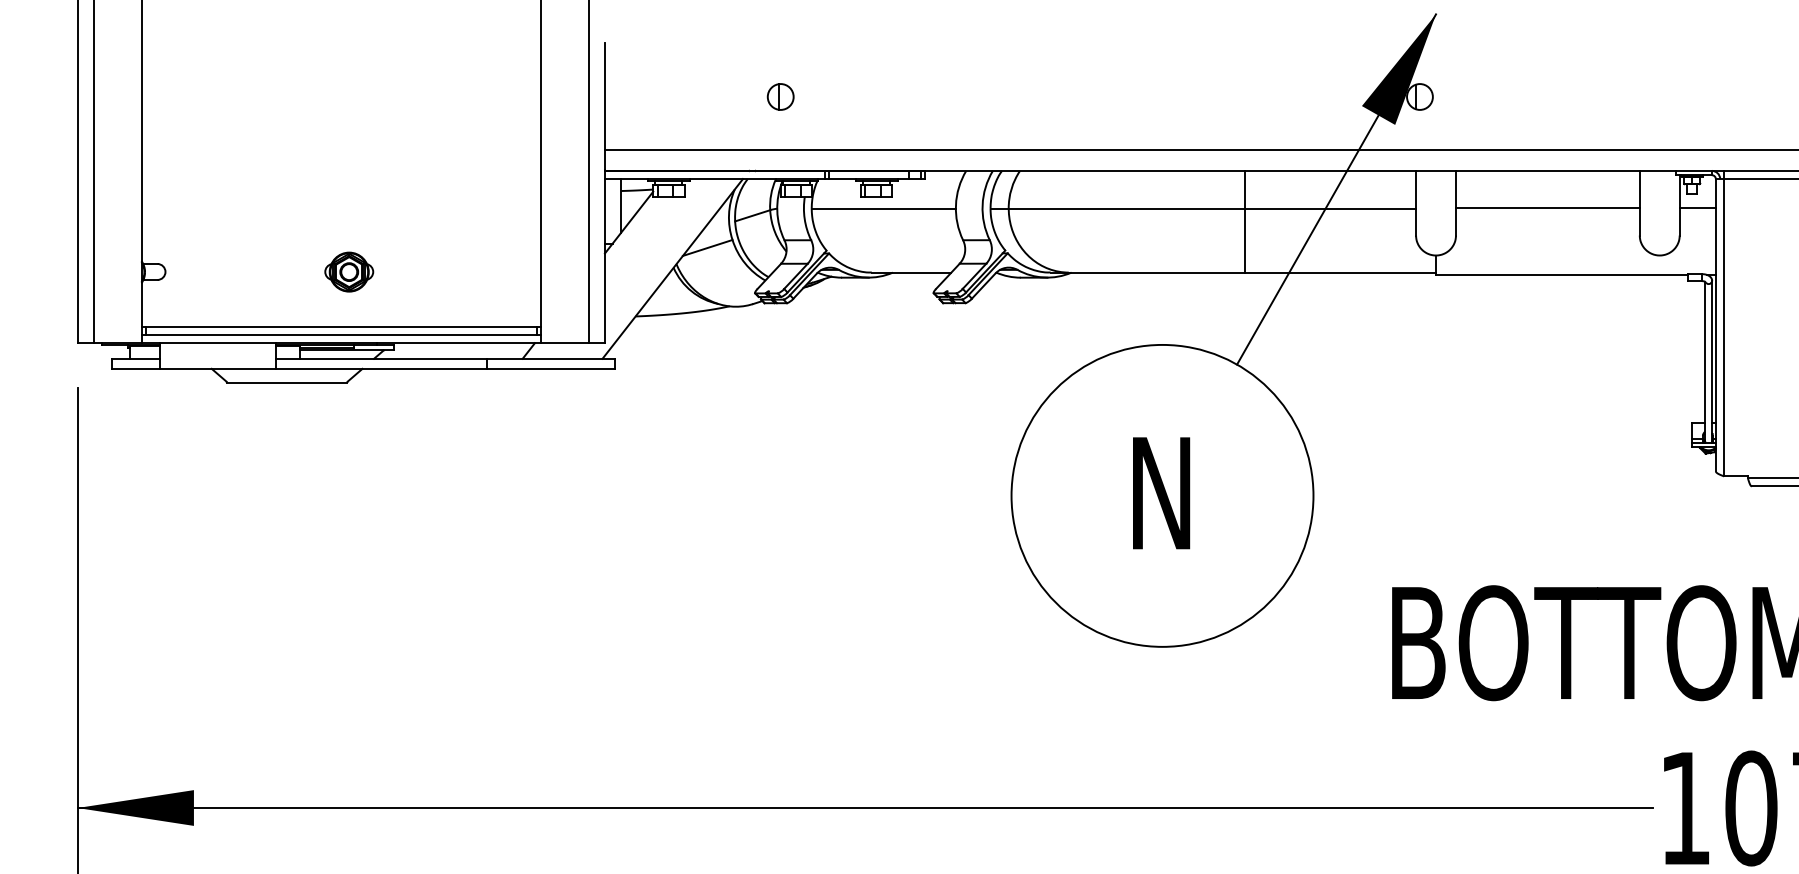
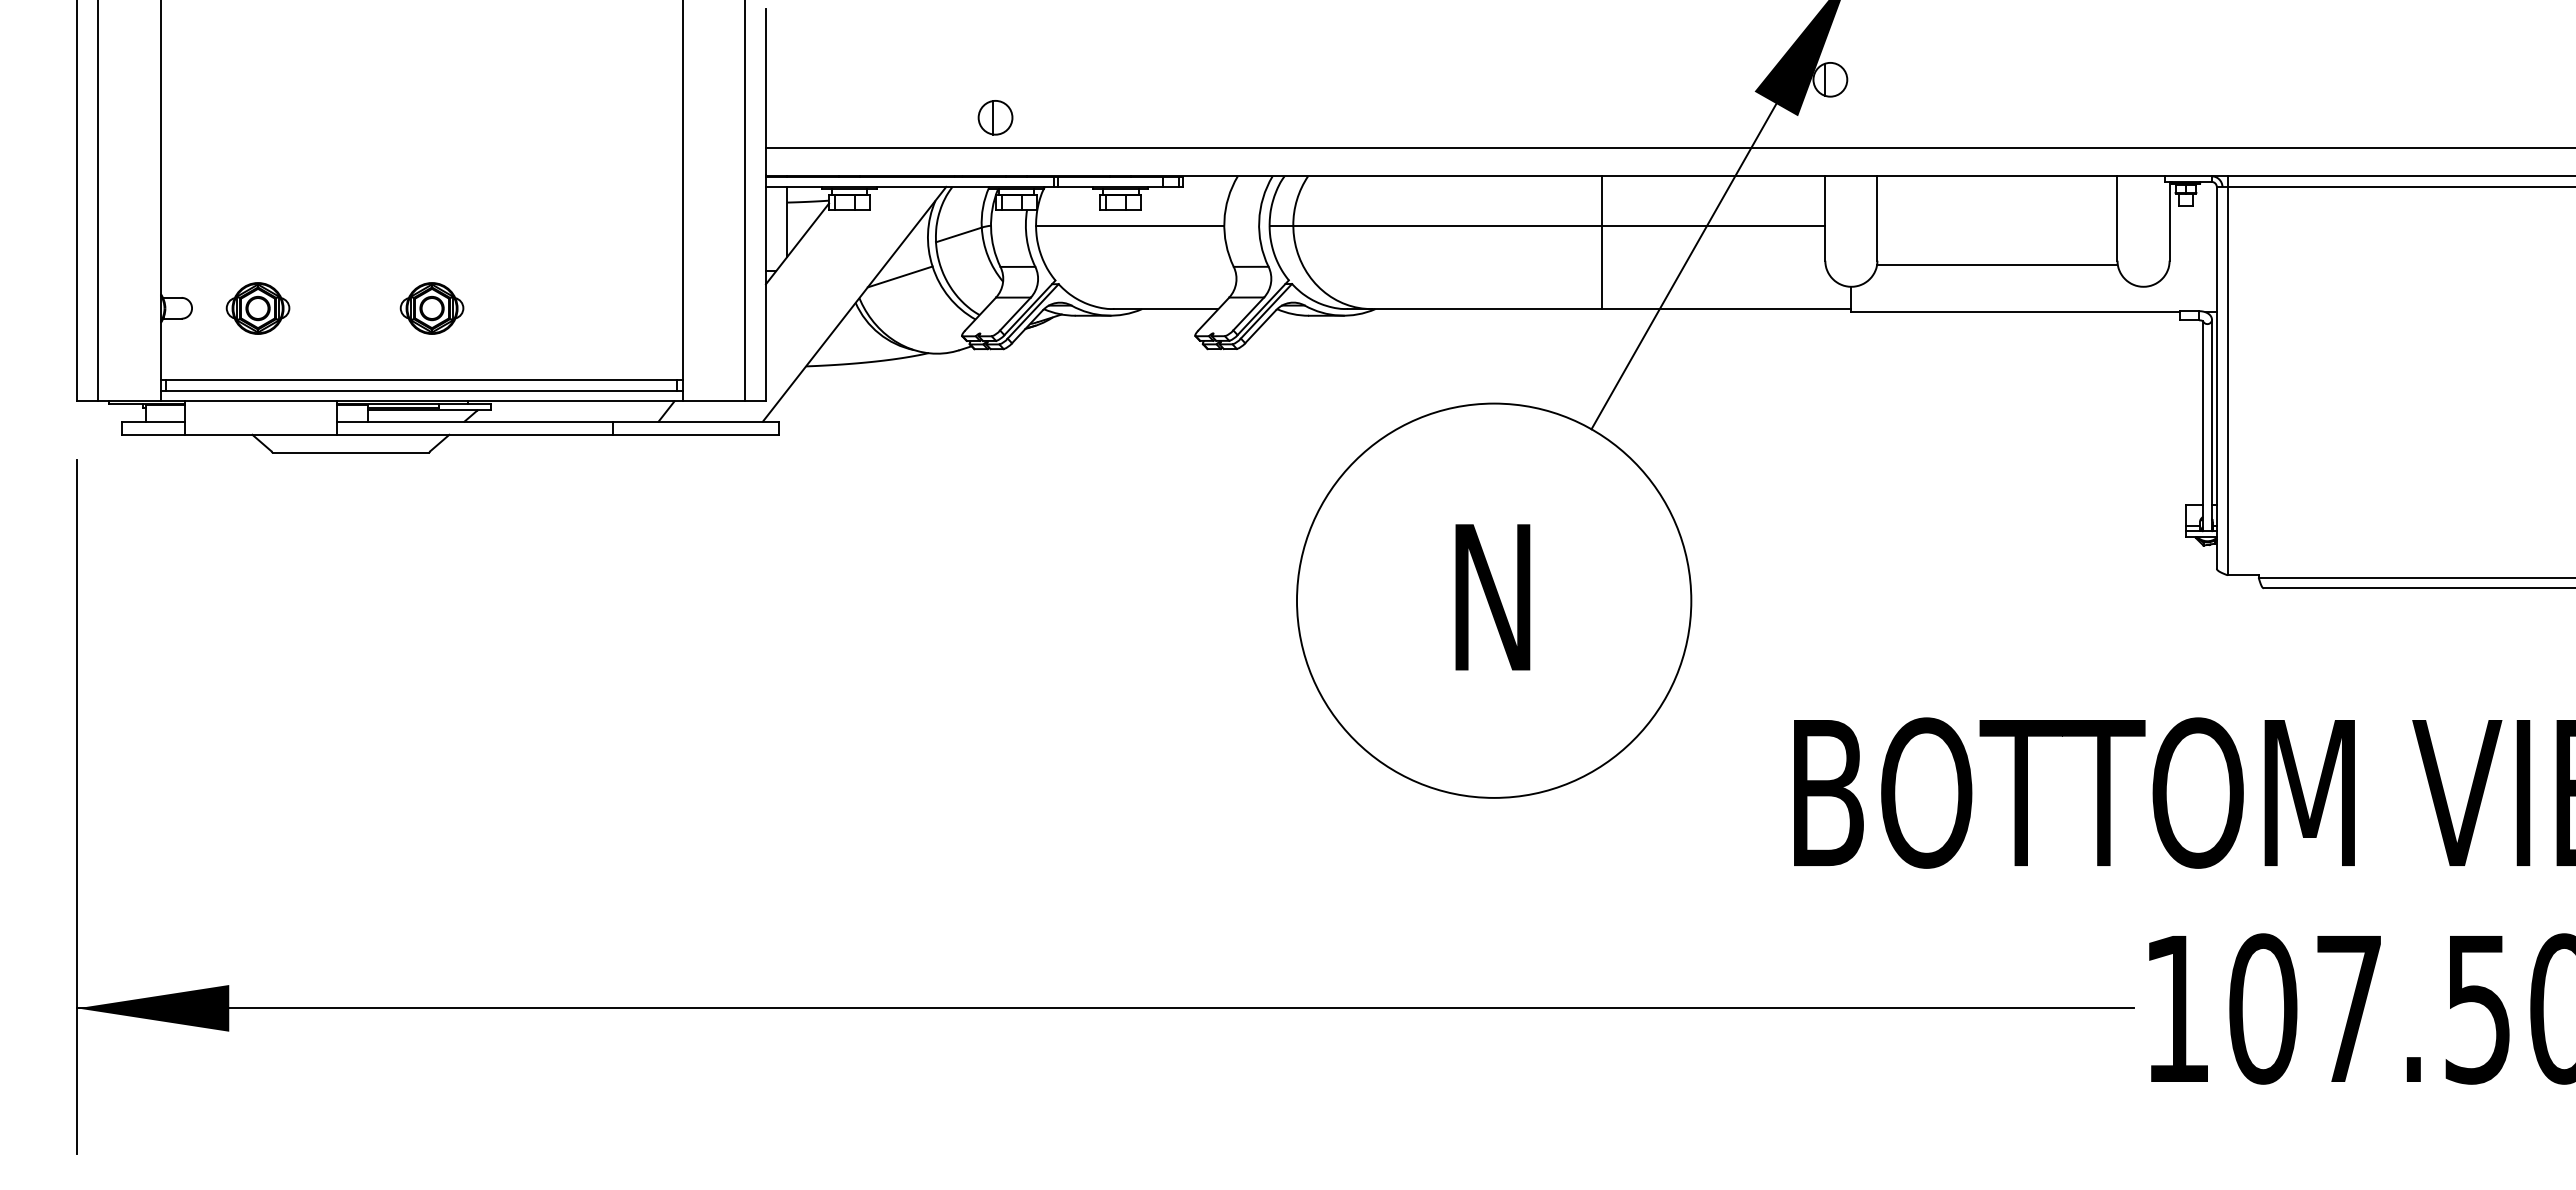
part: (780, 96) -> (995, 117), moved
line: (1547, 208) -> (1997, 265), moved
line: (1697, 208) -> (2192, 225), removed
part: (215, 272) -> (257, 308), added

